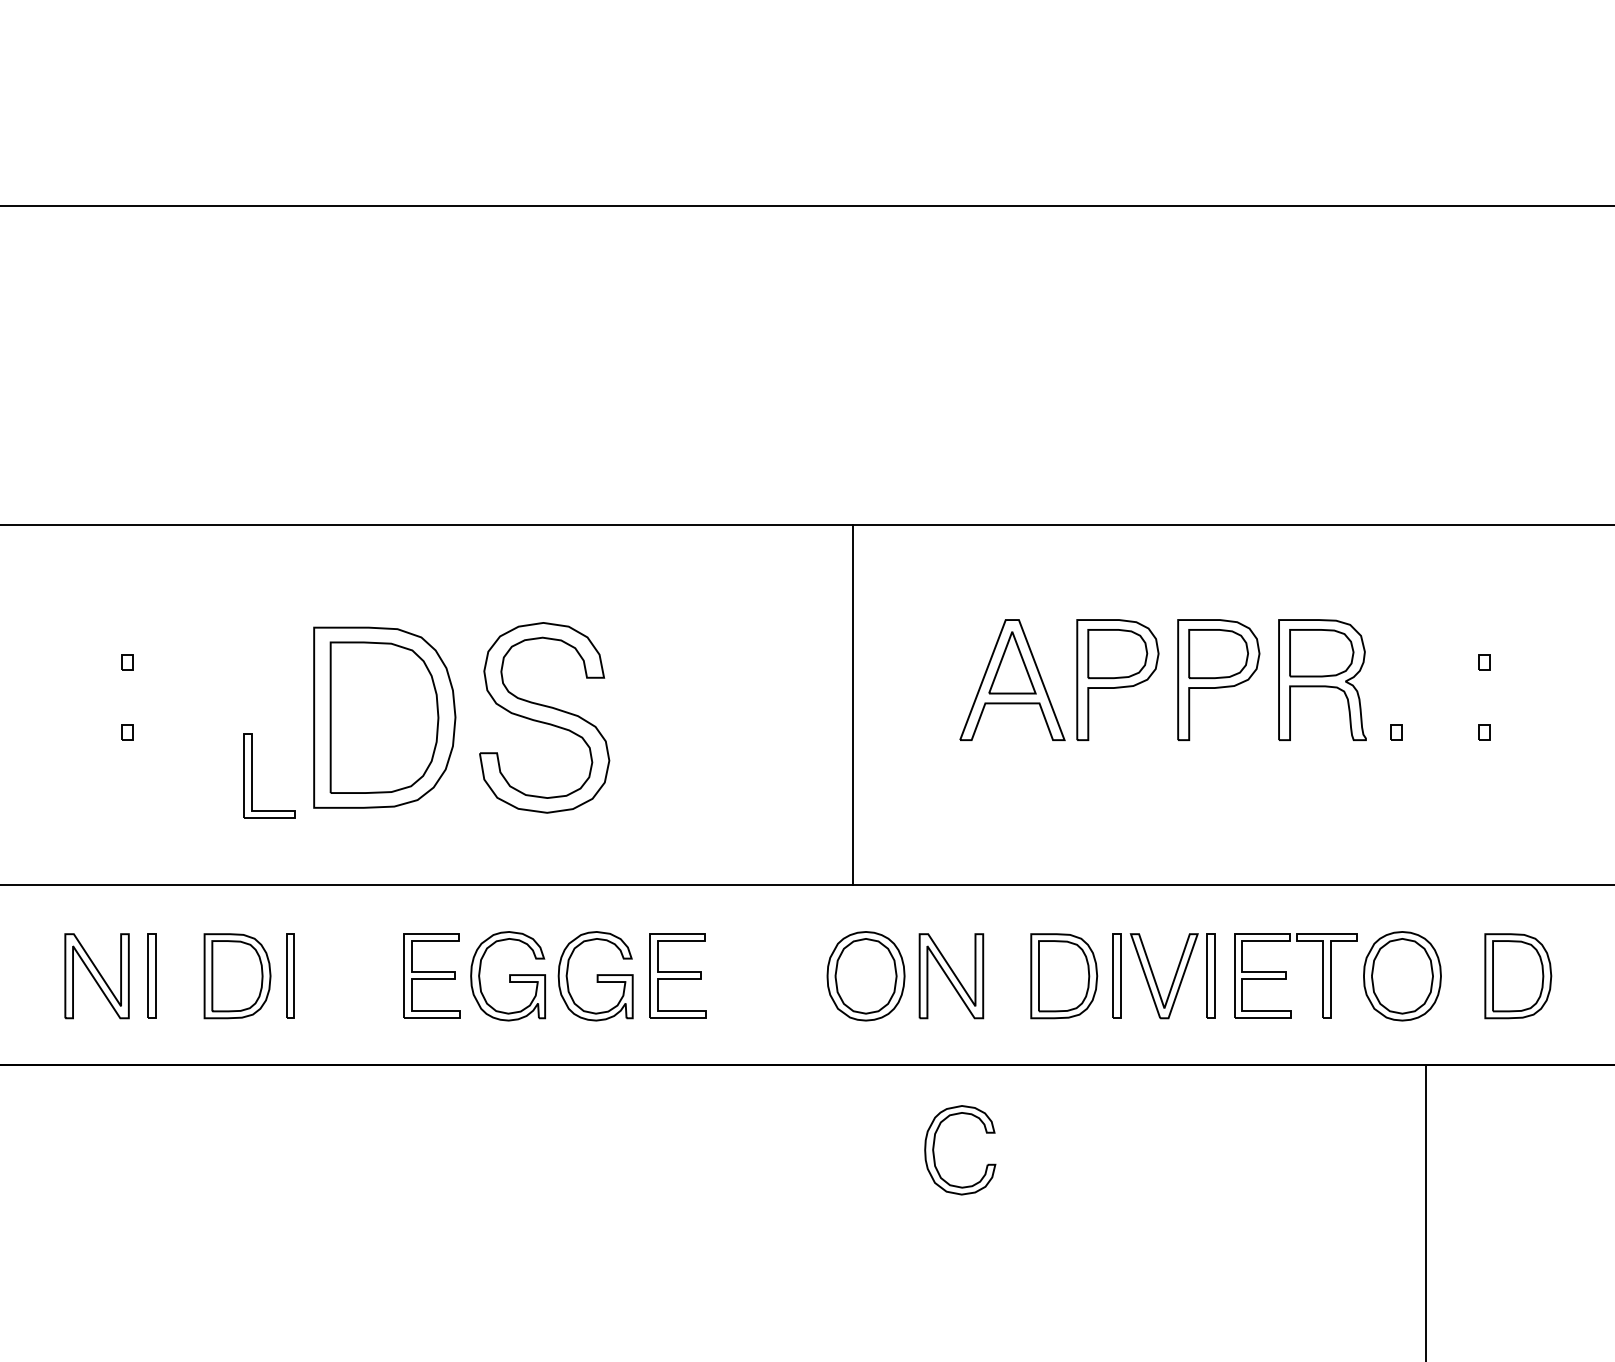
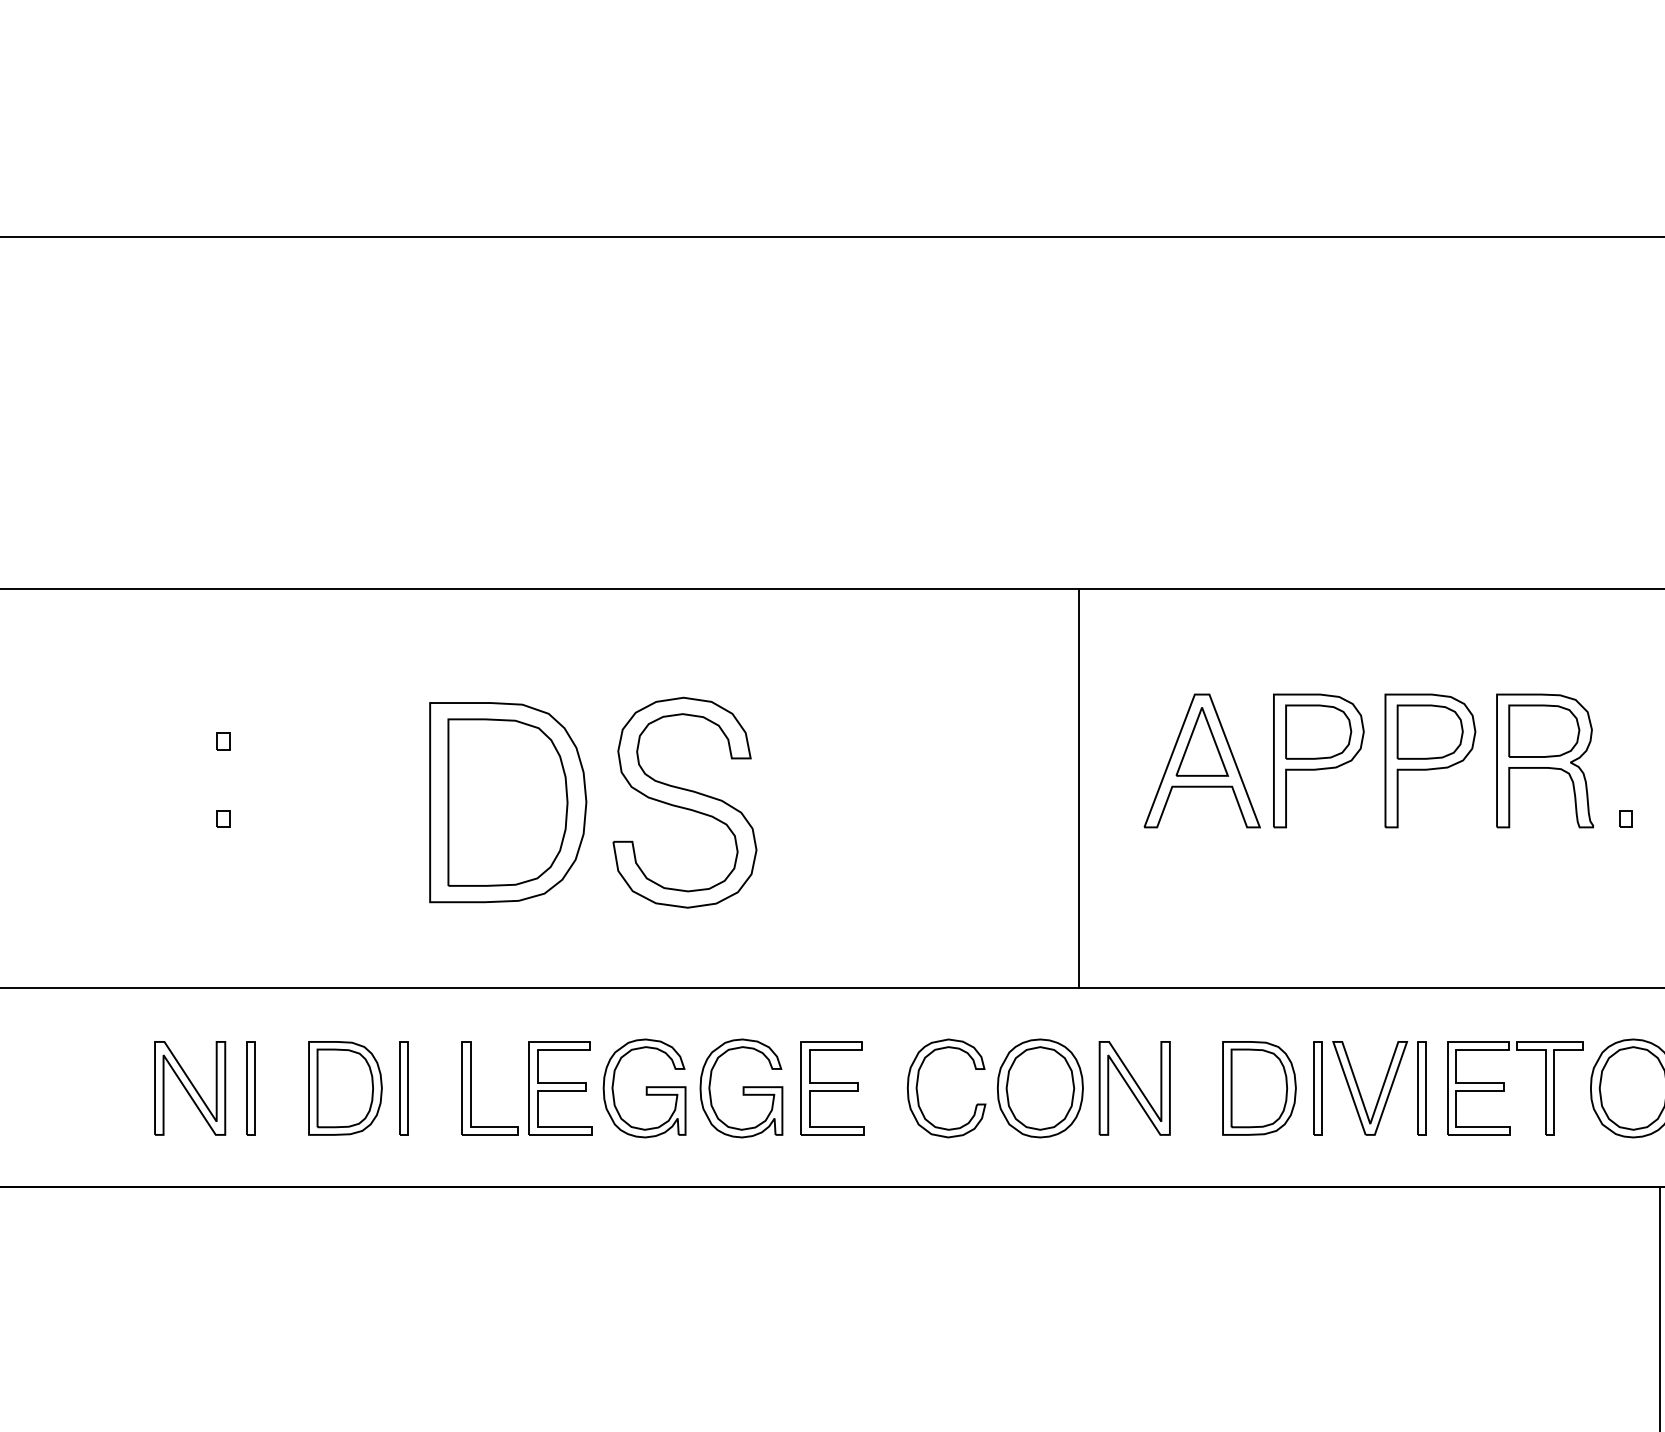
line: (852, 704) -> (1078, 787), moved
part: (252, 775) -> (471, 1087), moved
part: (934, 1150) -> (918, 1088), moved

